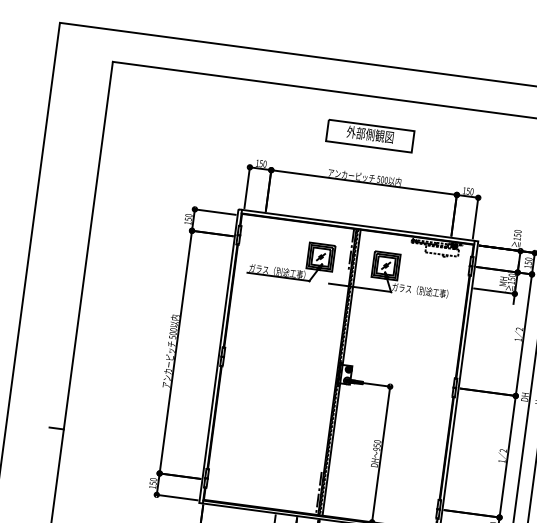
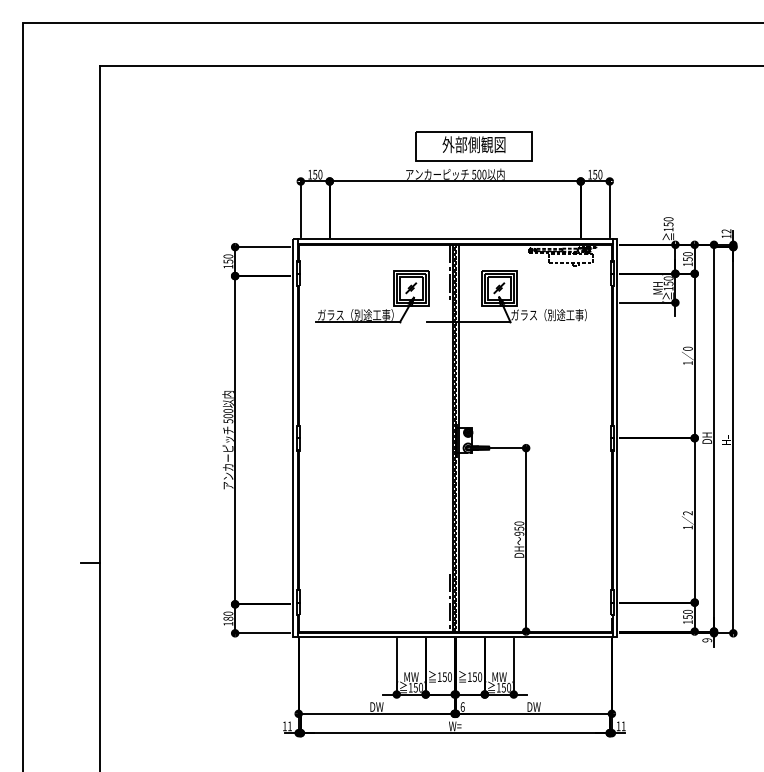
part: (369, 135) -> (473, 146), moved
text: (519, 328) -> (687, 348), 2 -> 0
text: (152, 483) -> (227, 618), 150 -> 180

